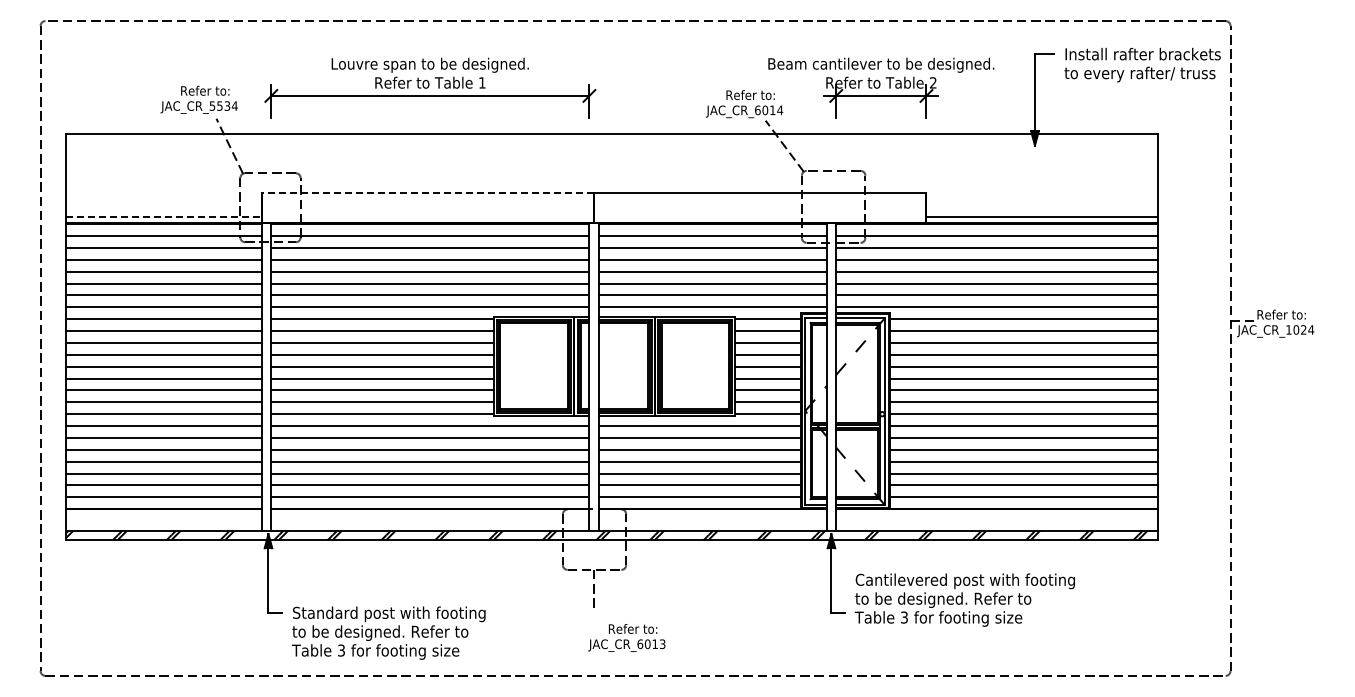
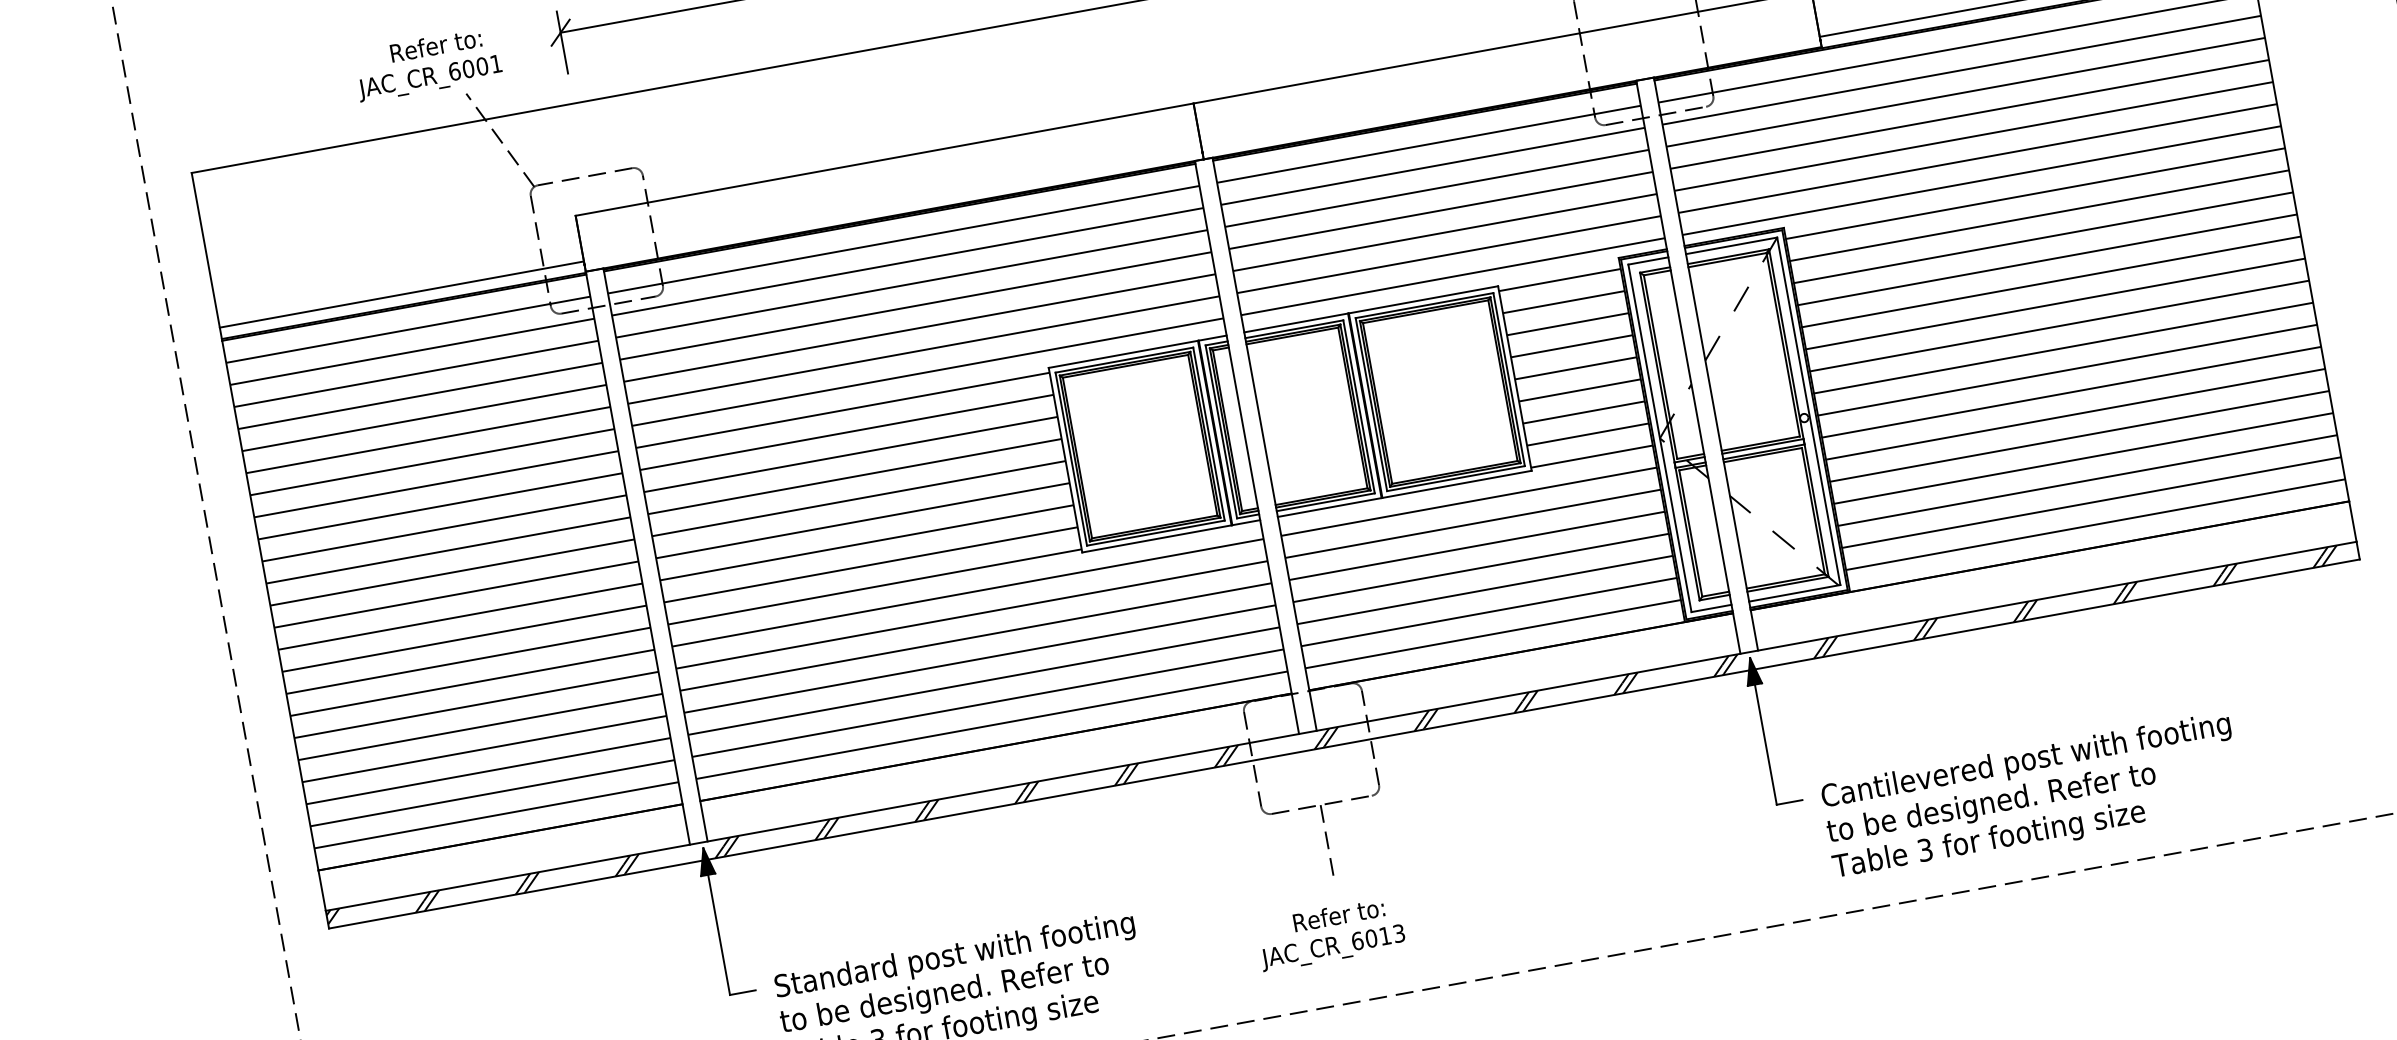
text: (223, 105) -> (474, 66), JAC_CR_5534 -> JAC_CR_6001
line: (427, 192) -> (883, 159), dashed -> solid
line: (163, 217) -> (401, 295), dashed -> solid
text: (964, 599) -> (2030, 796), moved
text: (626, 637) -> (1329, 933), moved

